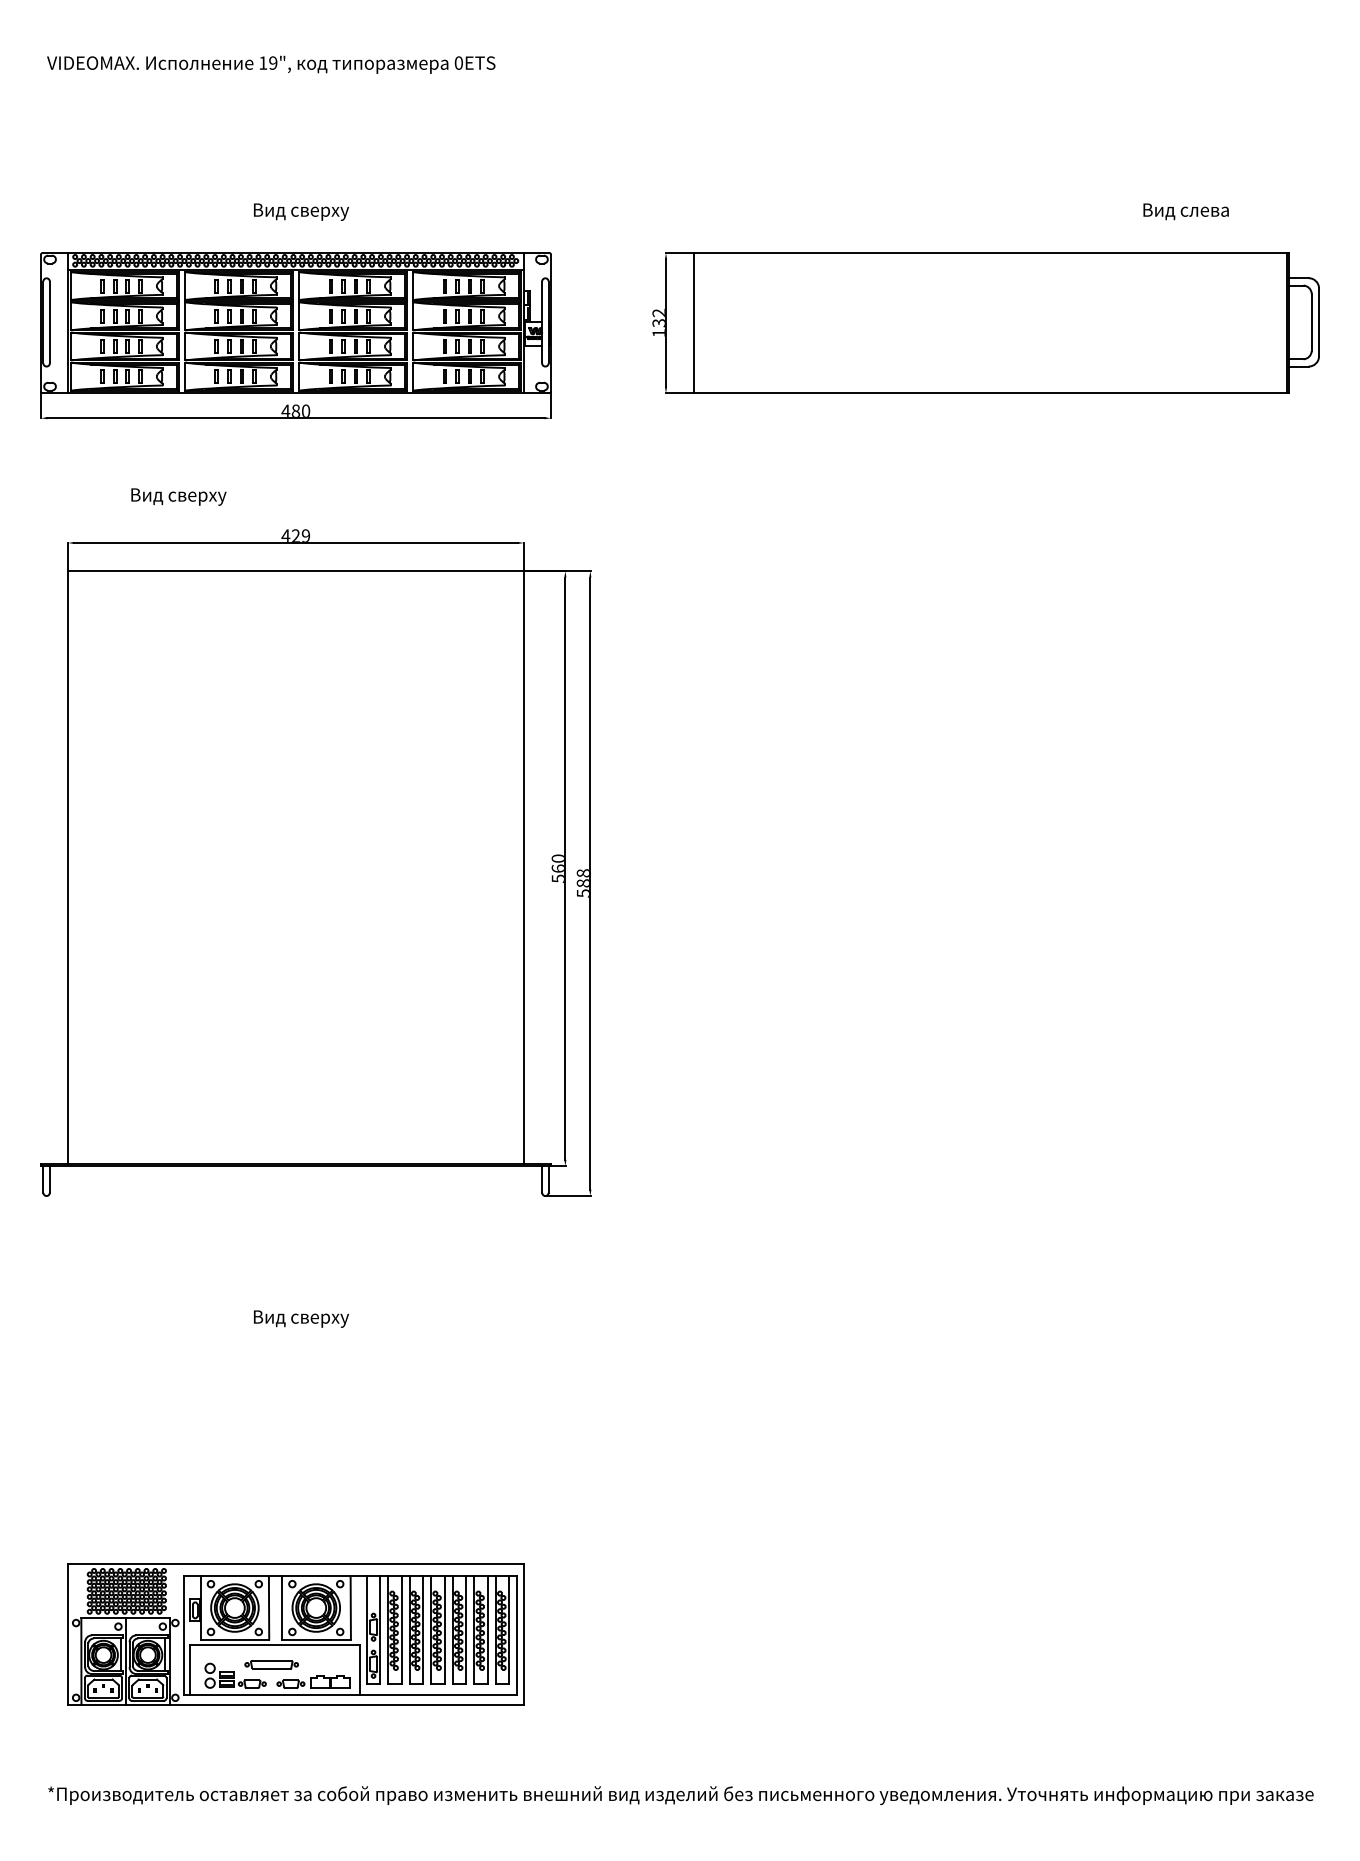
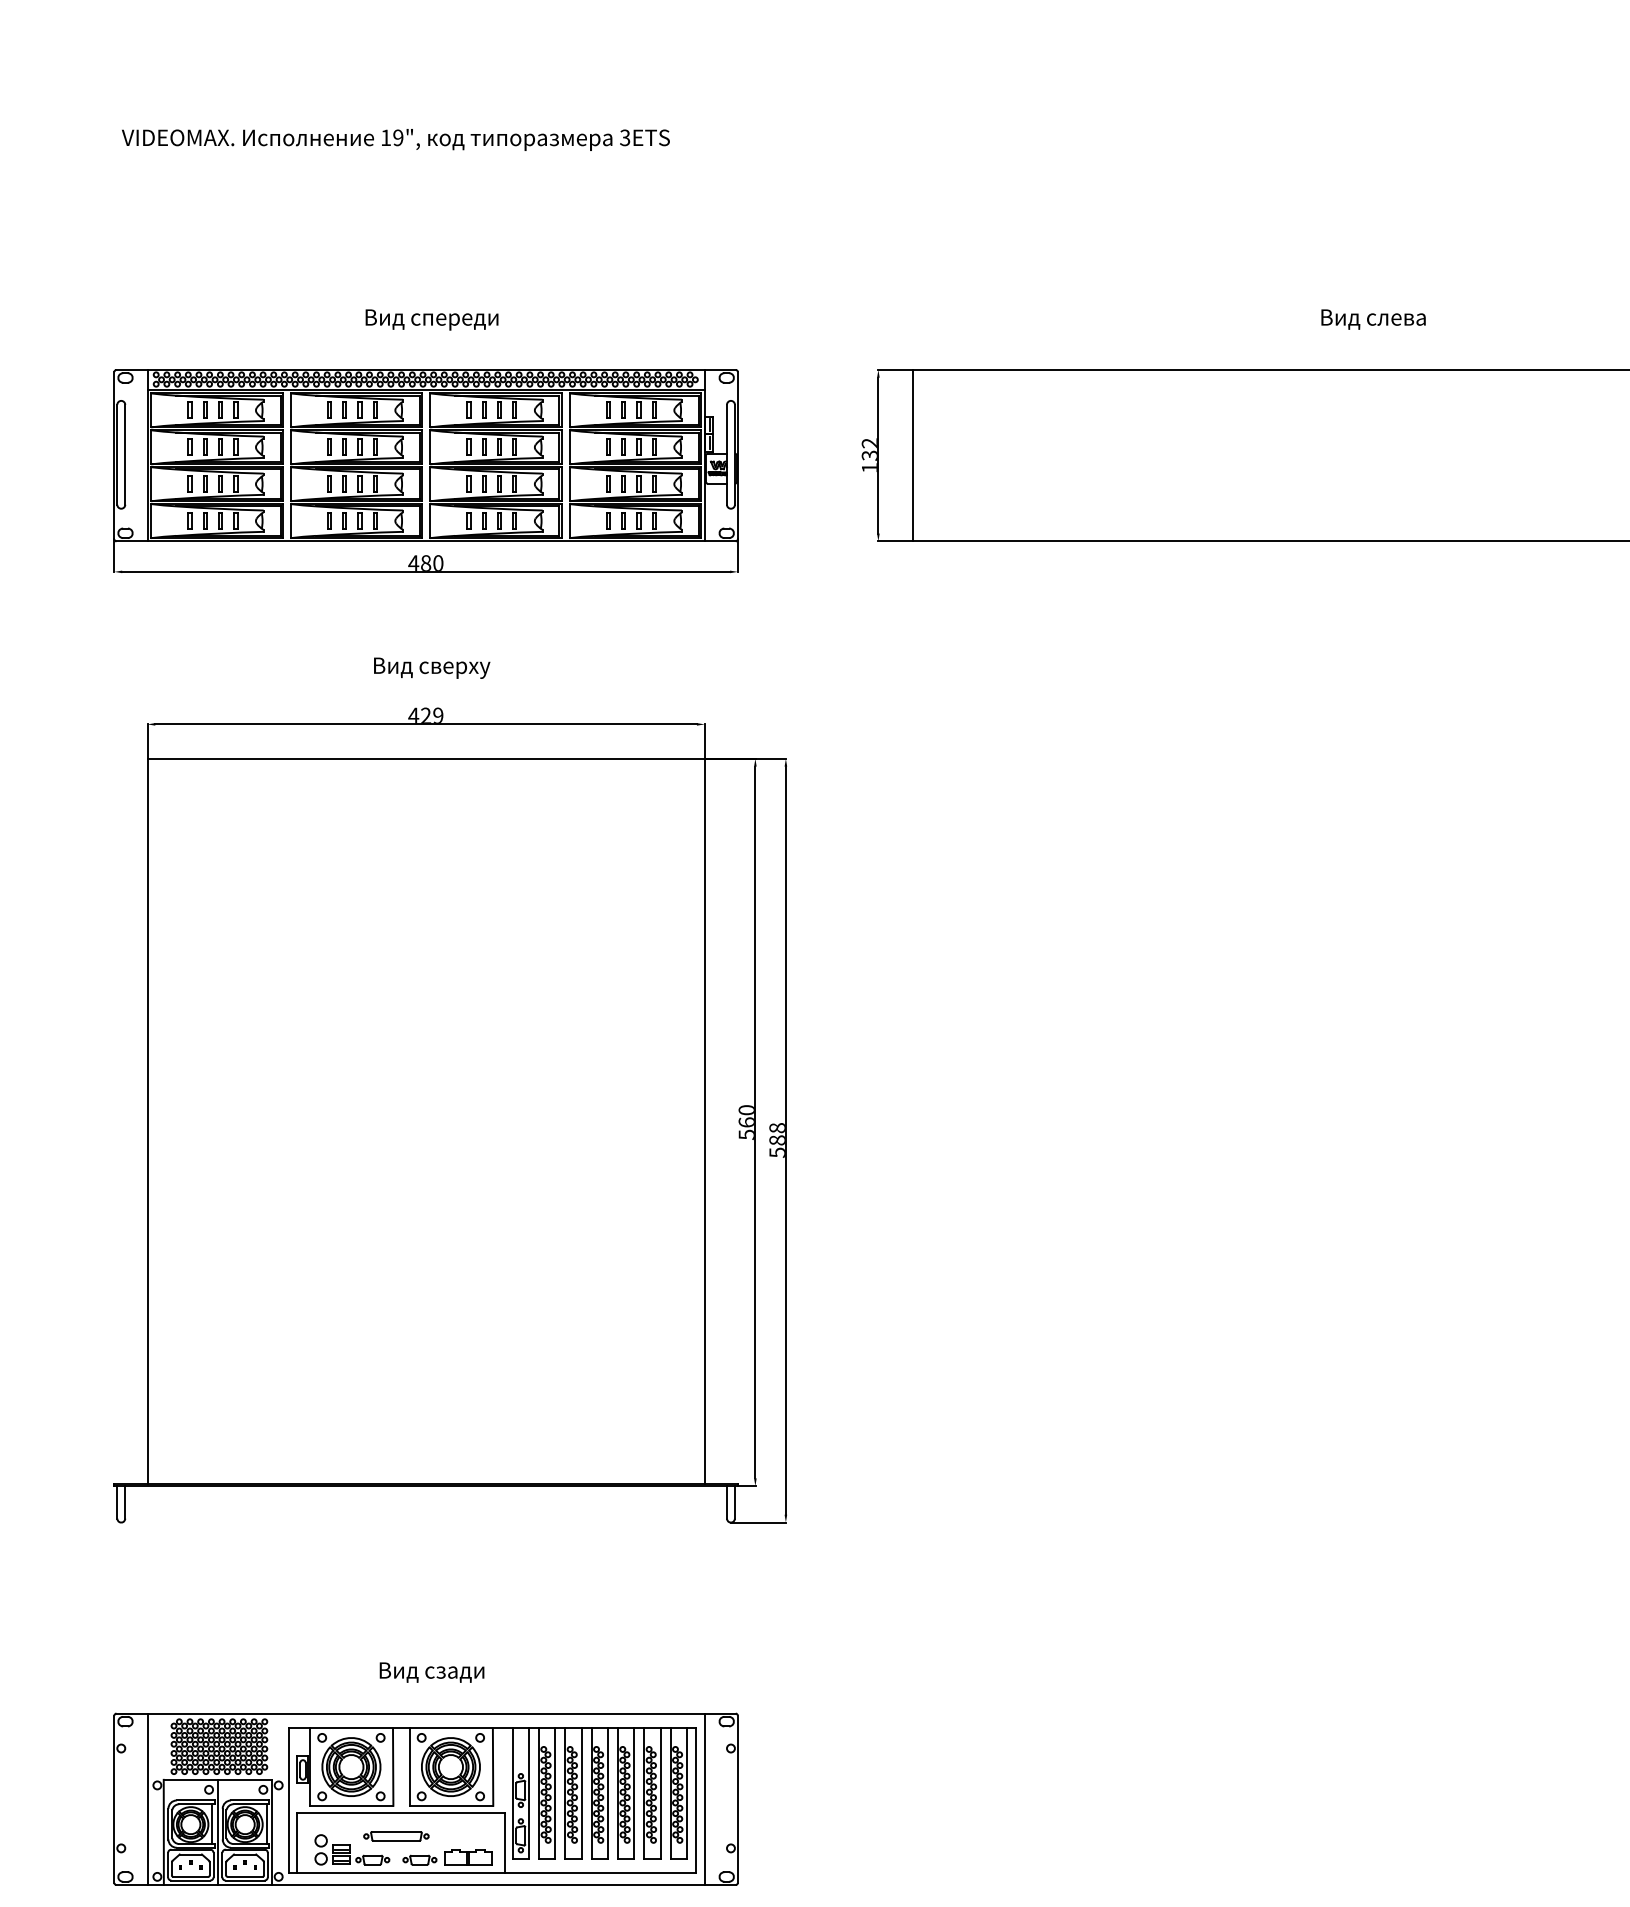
text: (458, 62) -> (624, 137), 0ETS -> 3ETS
text: (300, 211) -> (431, 319), Вид сверху -> Вид спереди
text: (1185, 211) -> (1372, 319), moved
text: (178, 496) -> (431, 667), moved
text: (301, 1318) -> (432, 1672), Вид сверху -> Вид сзади
part: (295, 1422) -> (425, 1799), added

